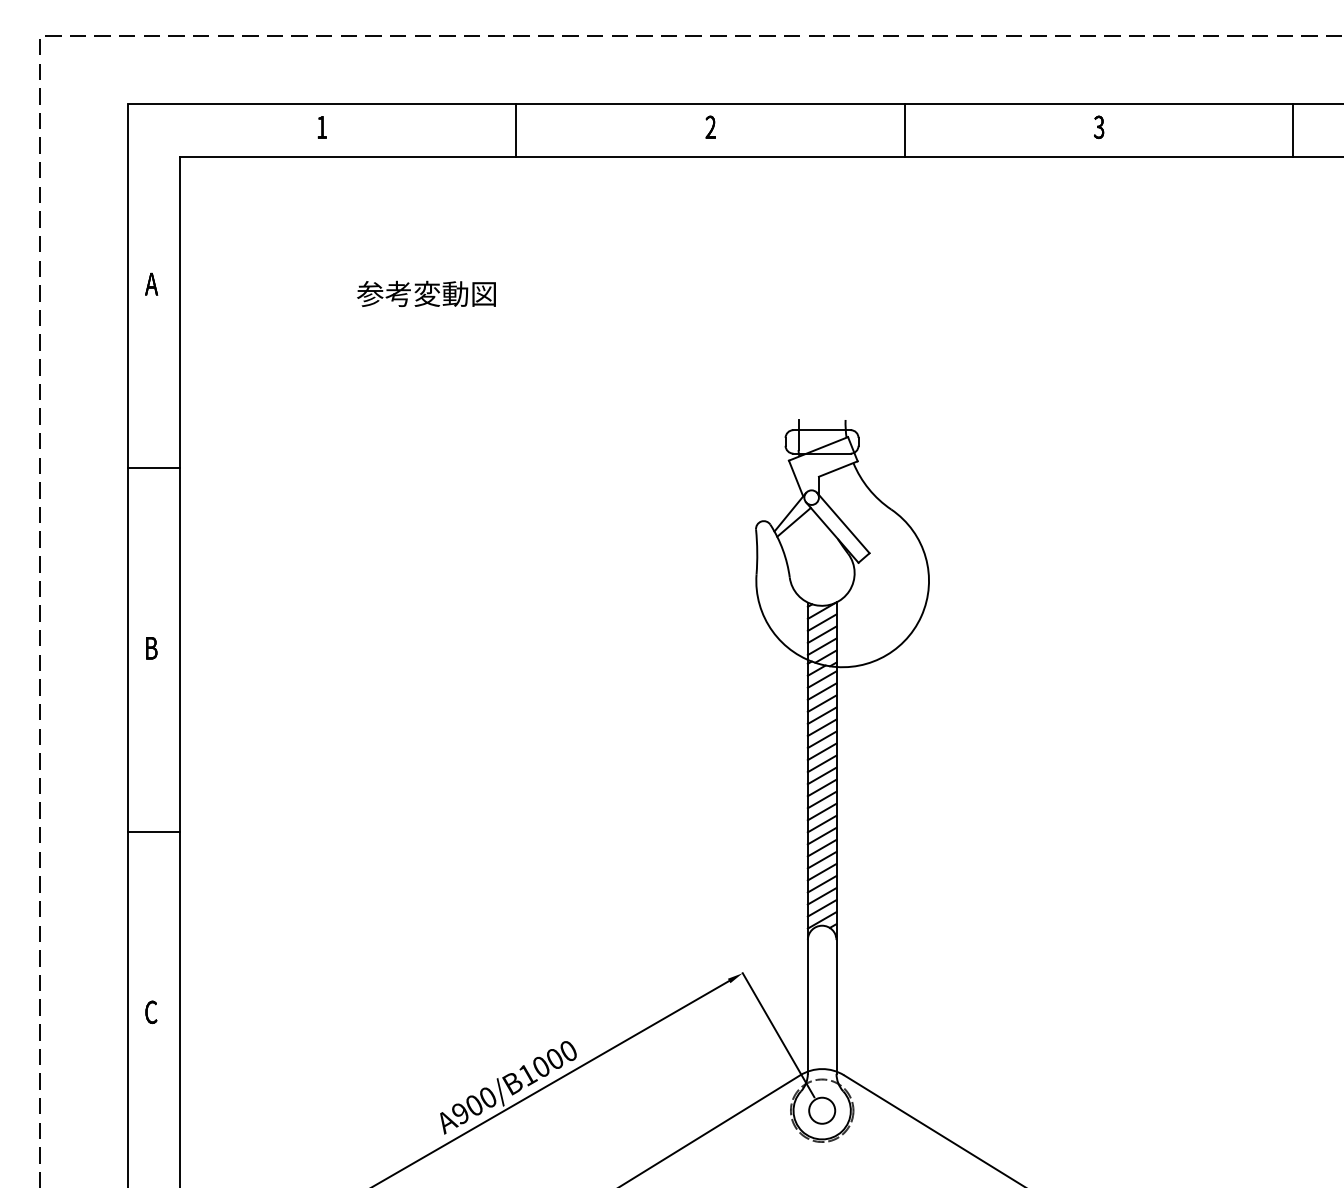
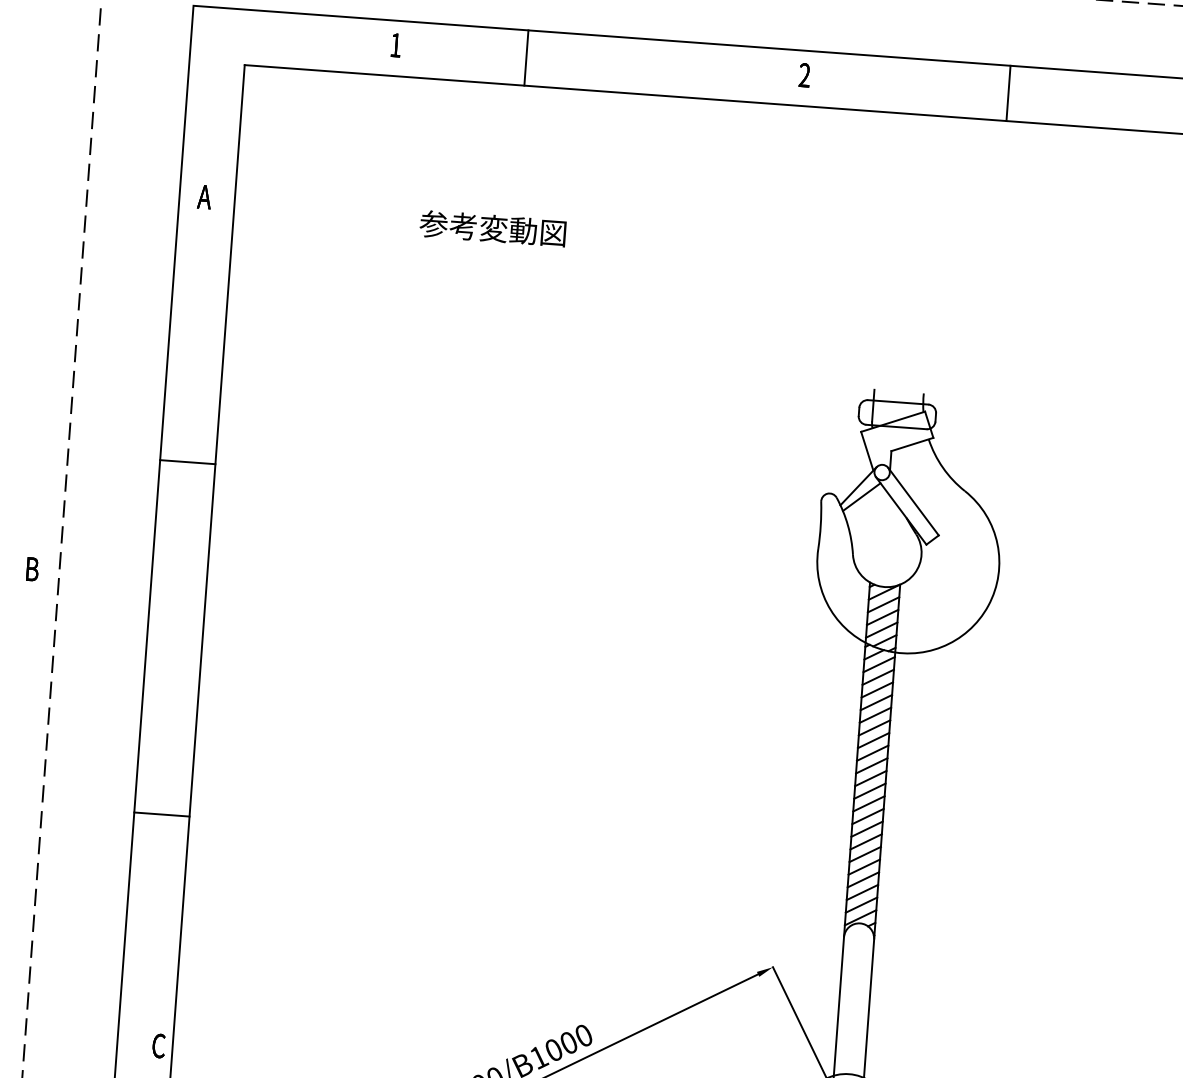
line: (516, 130) -> (526, 58), moved
line: (153, 468) -> (187, 462), moved
text: (151, 648) -> (32, 569), moved
line: (153, 832) -> (161, 814), moved
text: (151, 1011) -> (159, 1045), moved

